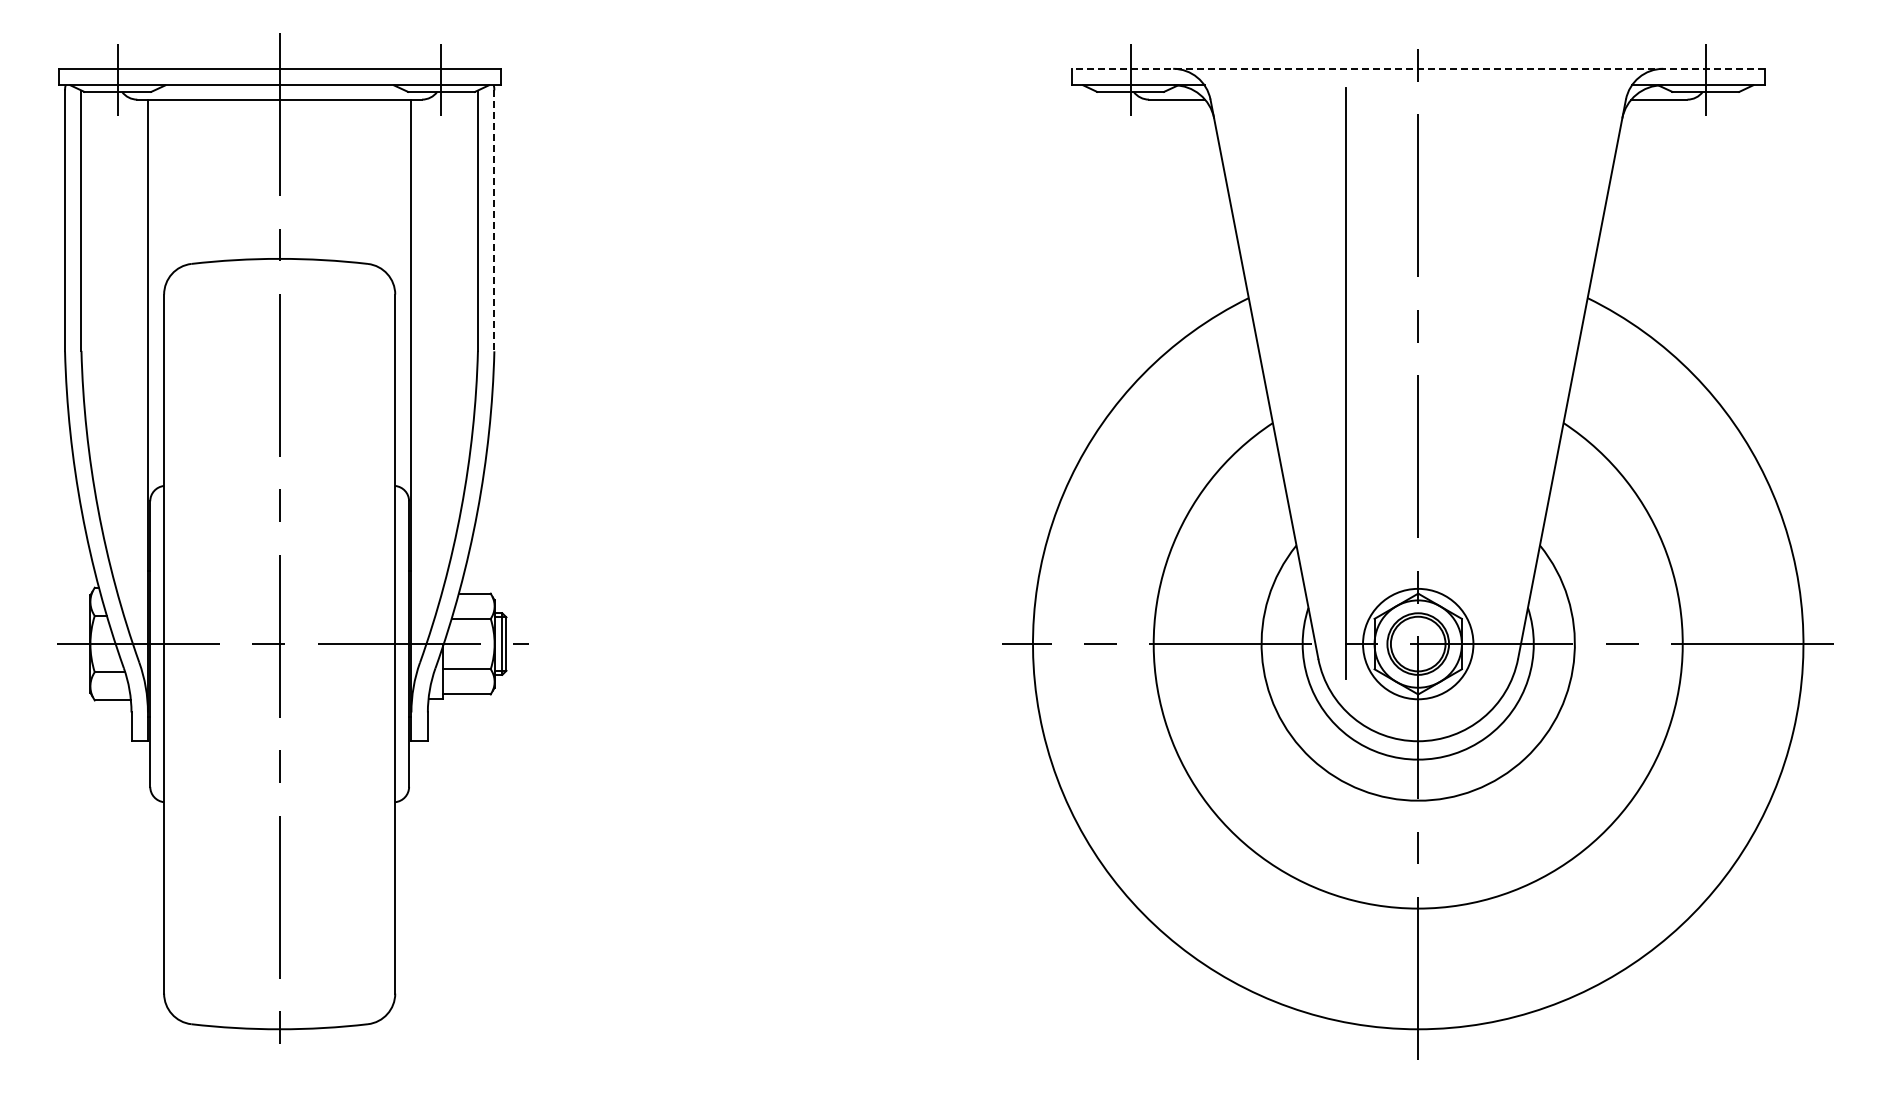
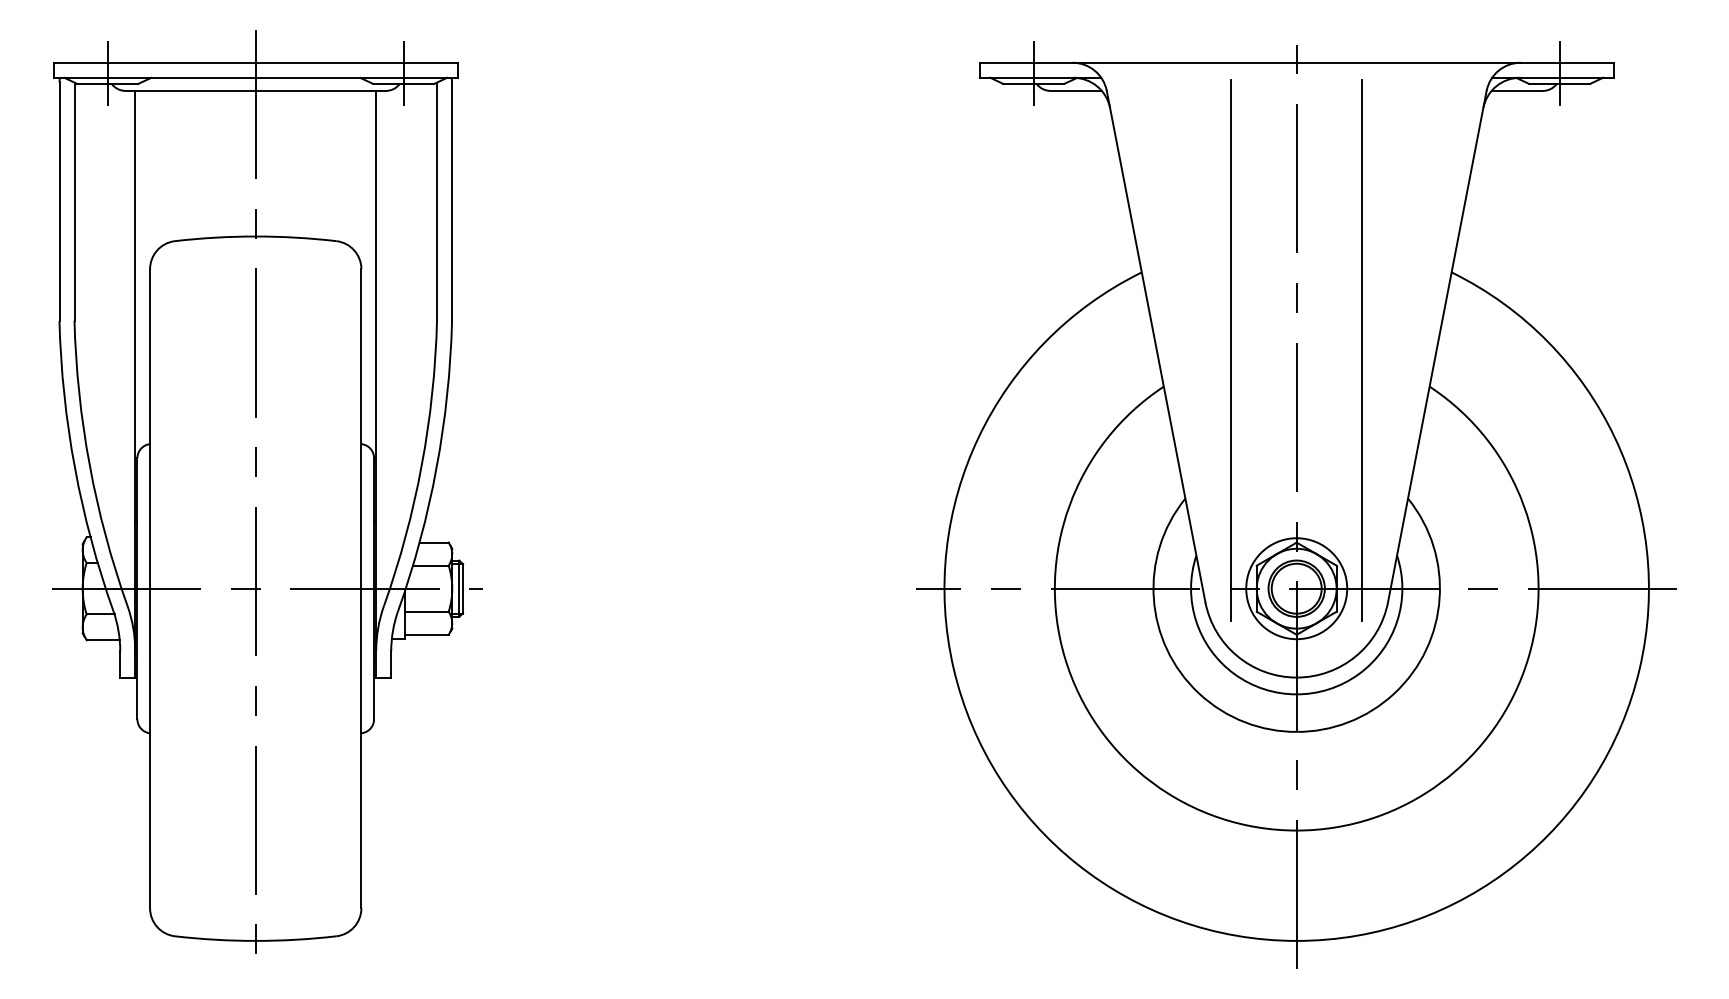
line: (1418, 68) -> (1296, 62), dashed -> solid
line: (494, 221) -> (452, 202), dashed -> solid
line: (1490, 383) -> (1362, 350), added

